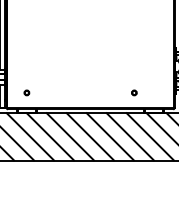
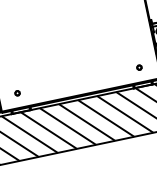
part: (134, 92) -> (139, 67), moved

